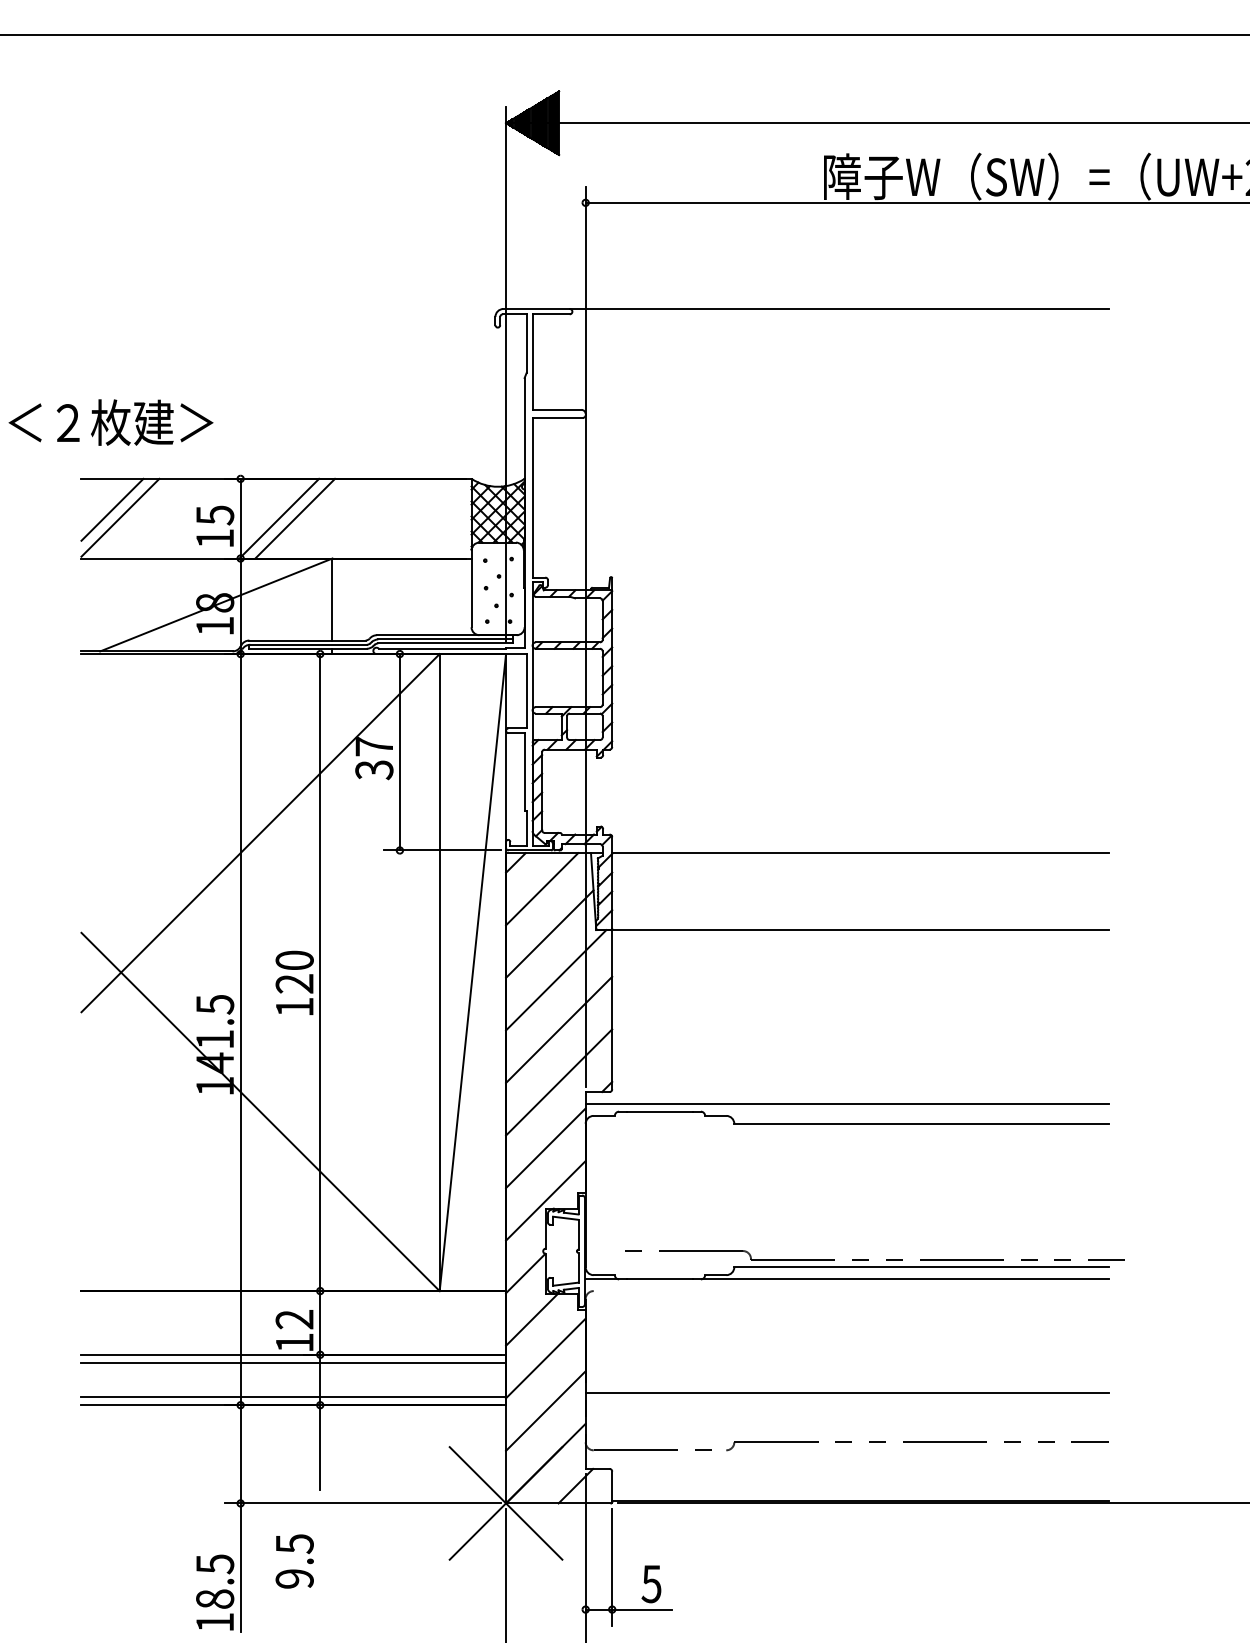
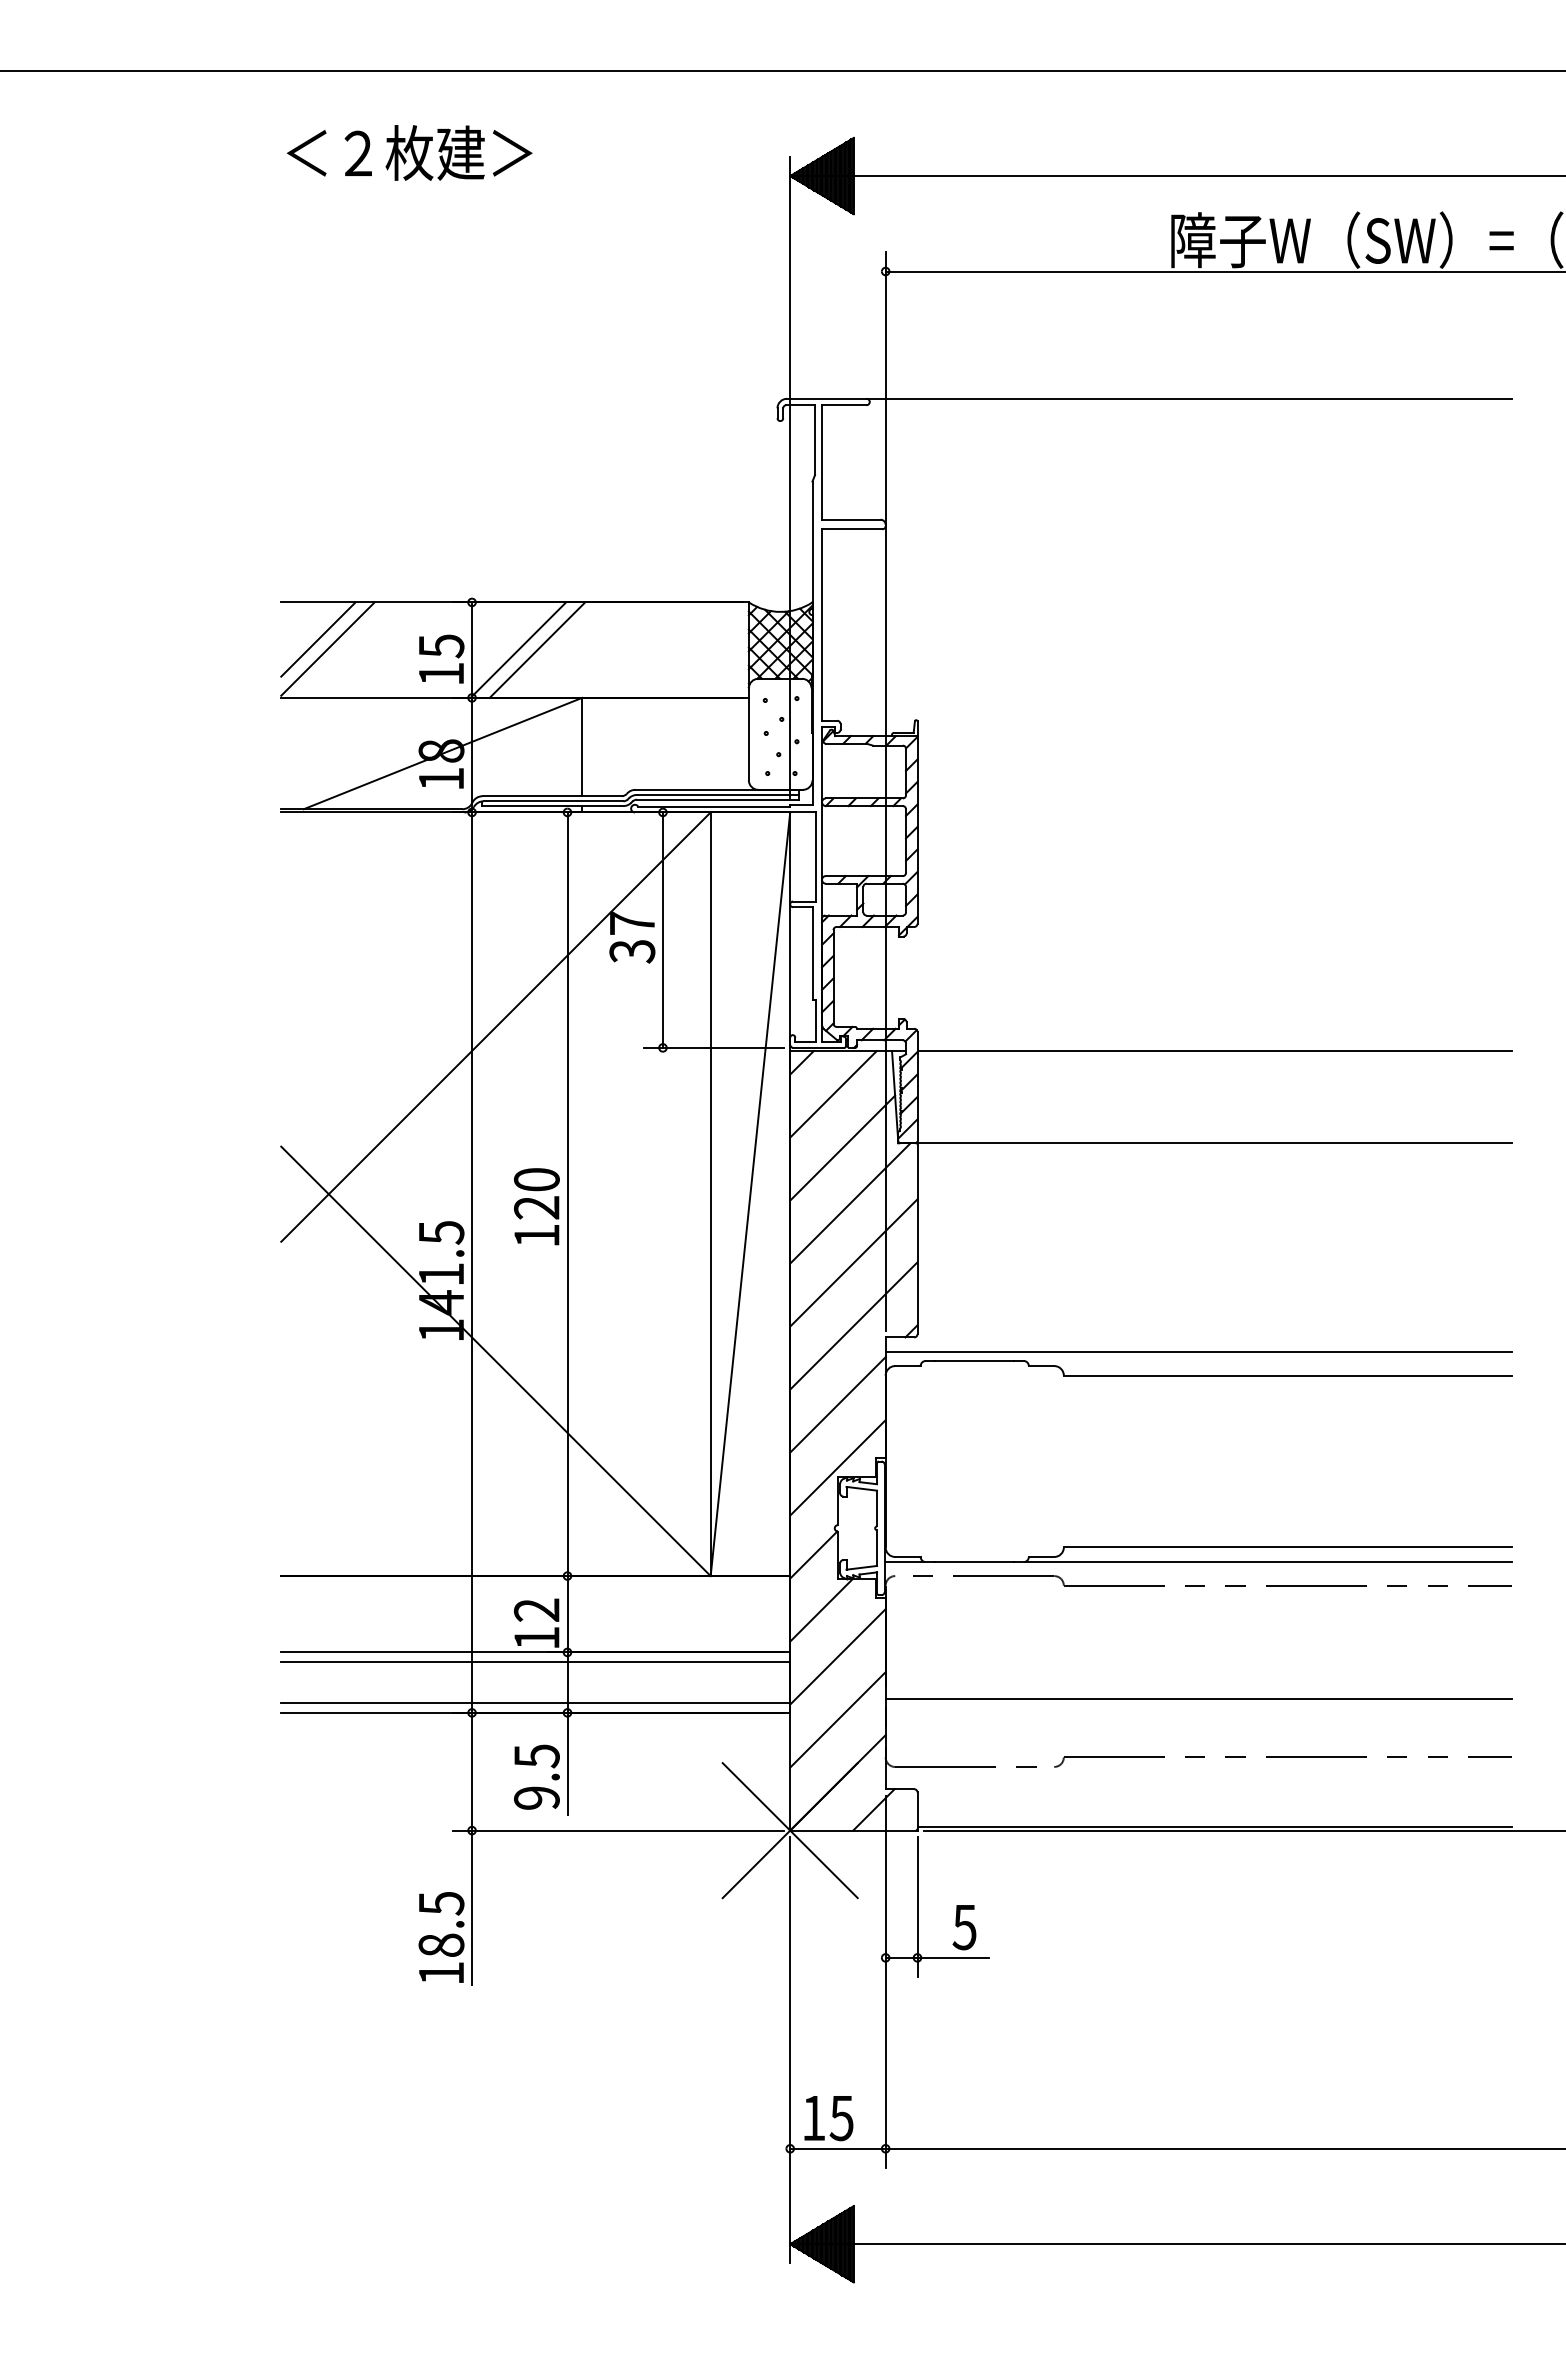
text: (110, 422) -> (409, 152), moved
part: (868, 1258) -> (1204, 1585), moved
text: (294, 1560) -> (536, 1776), moved

